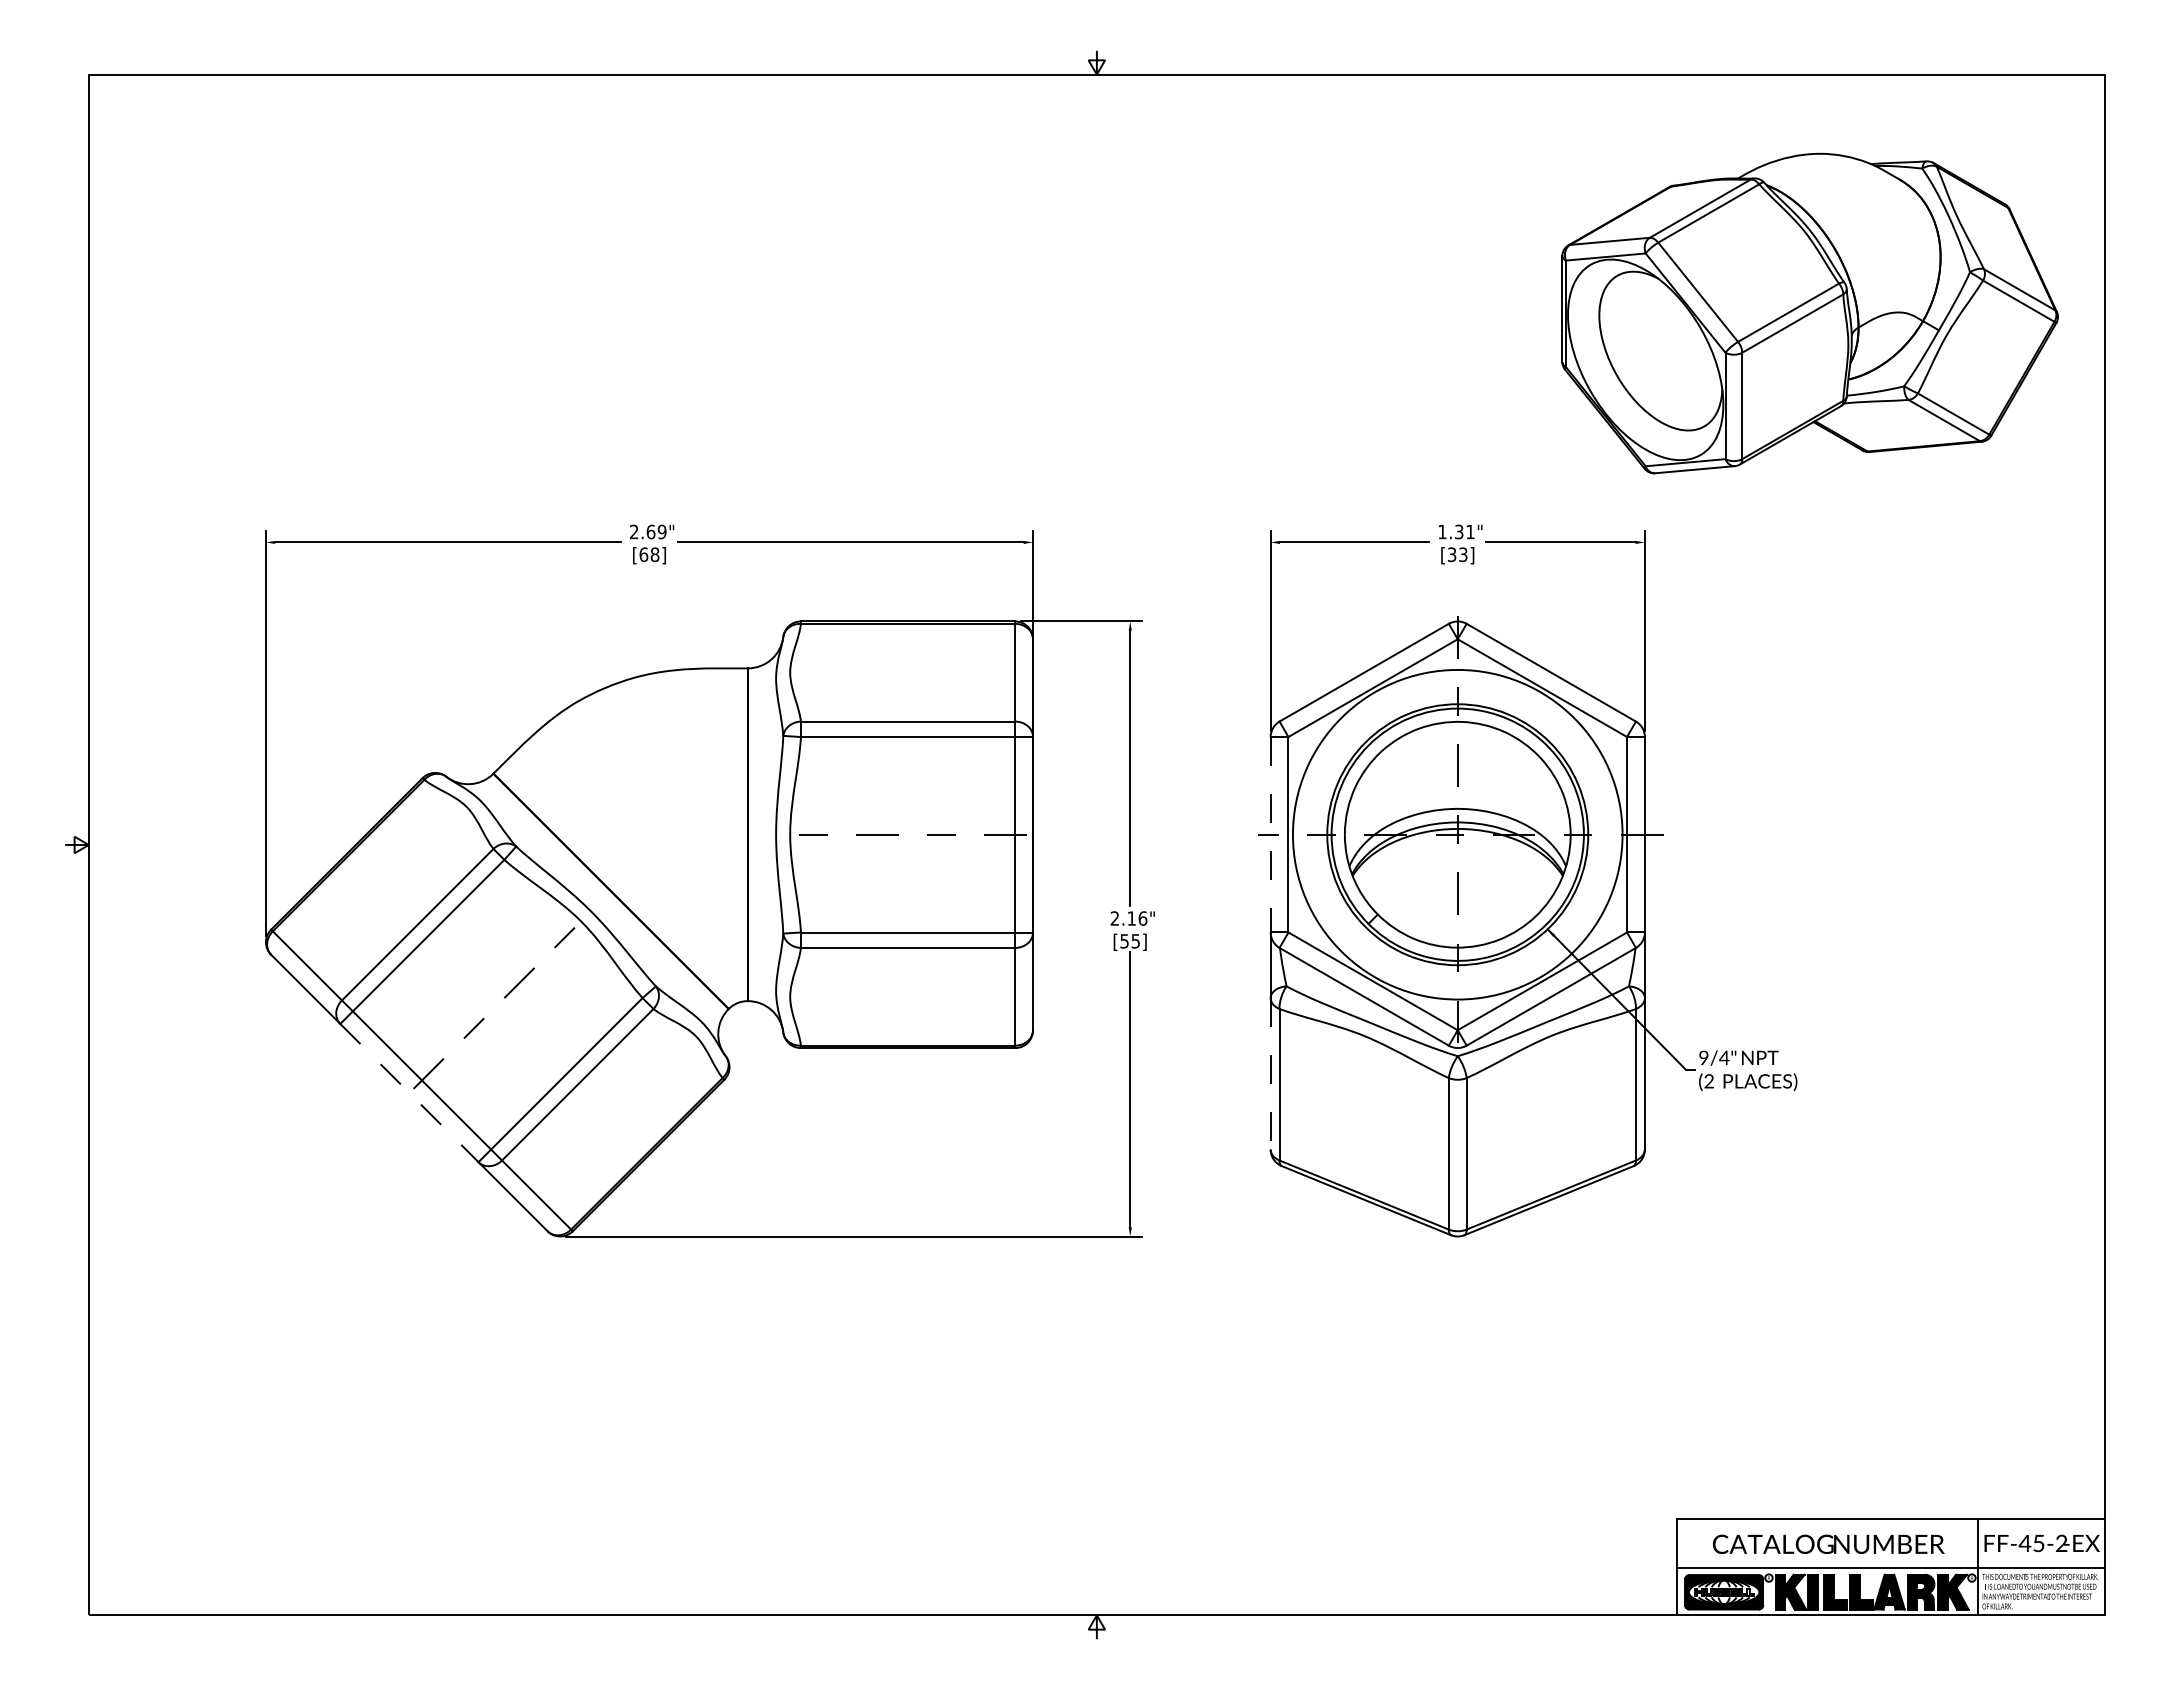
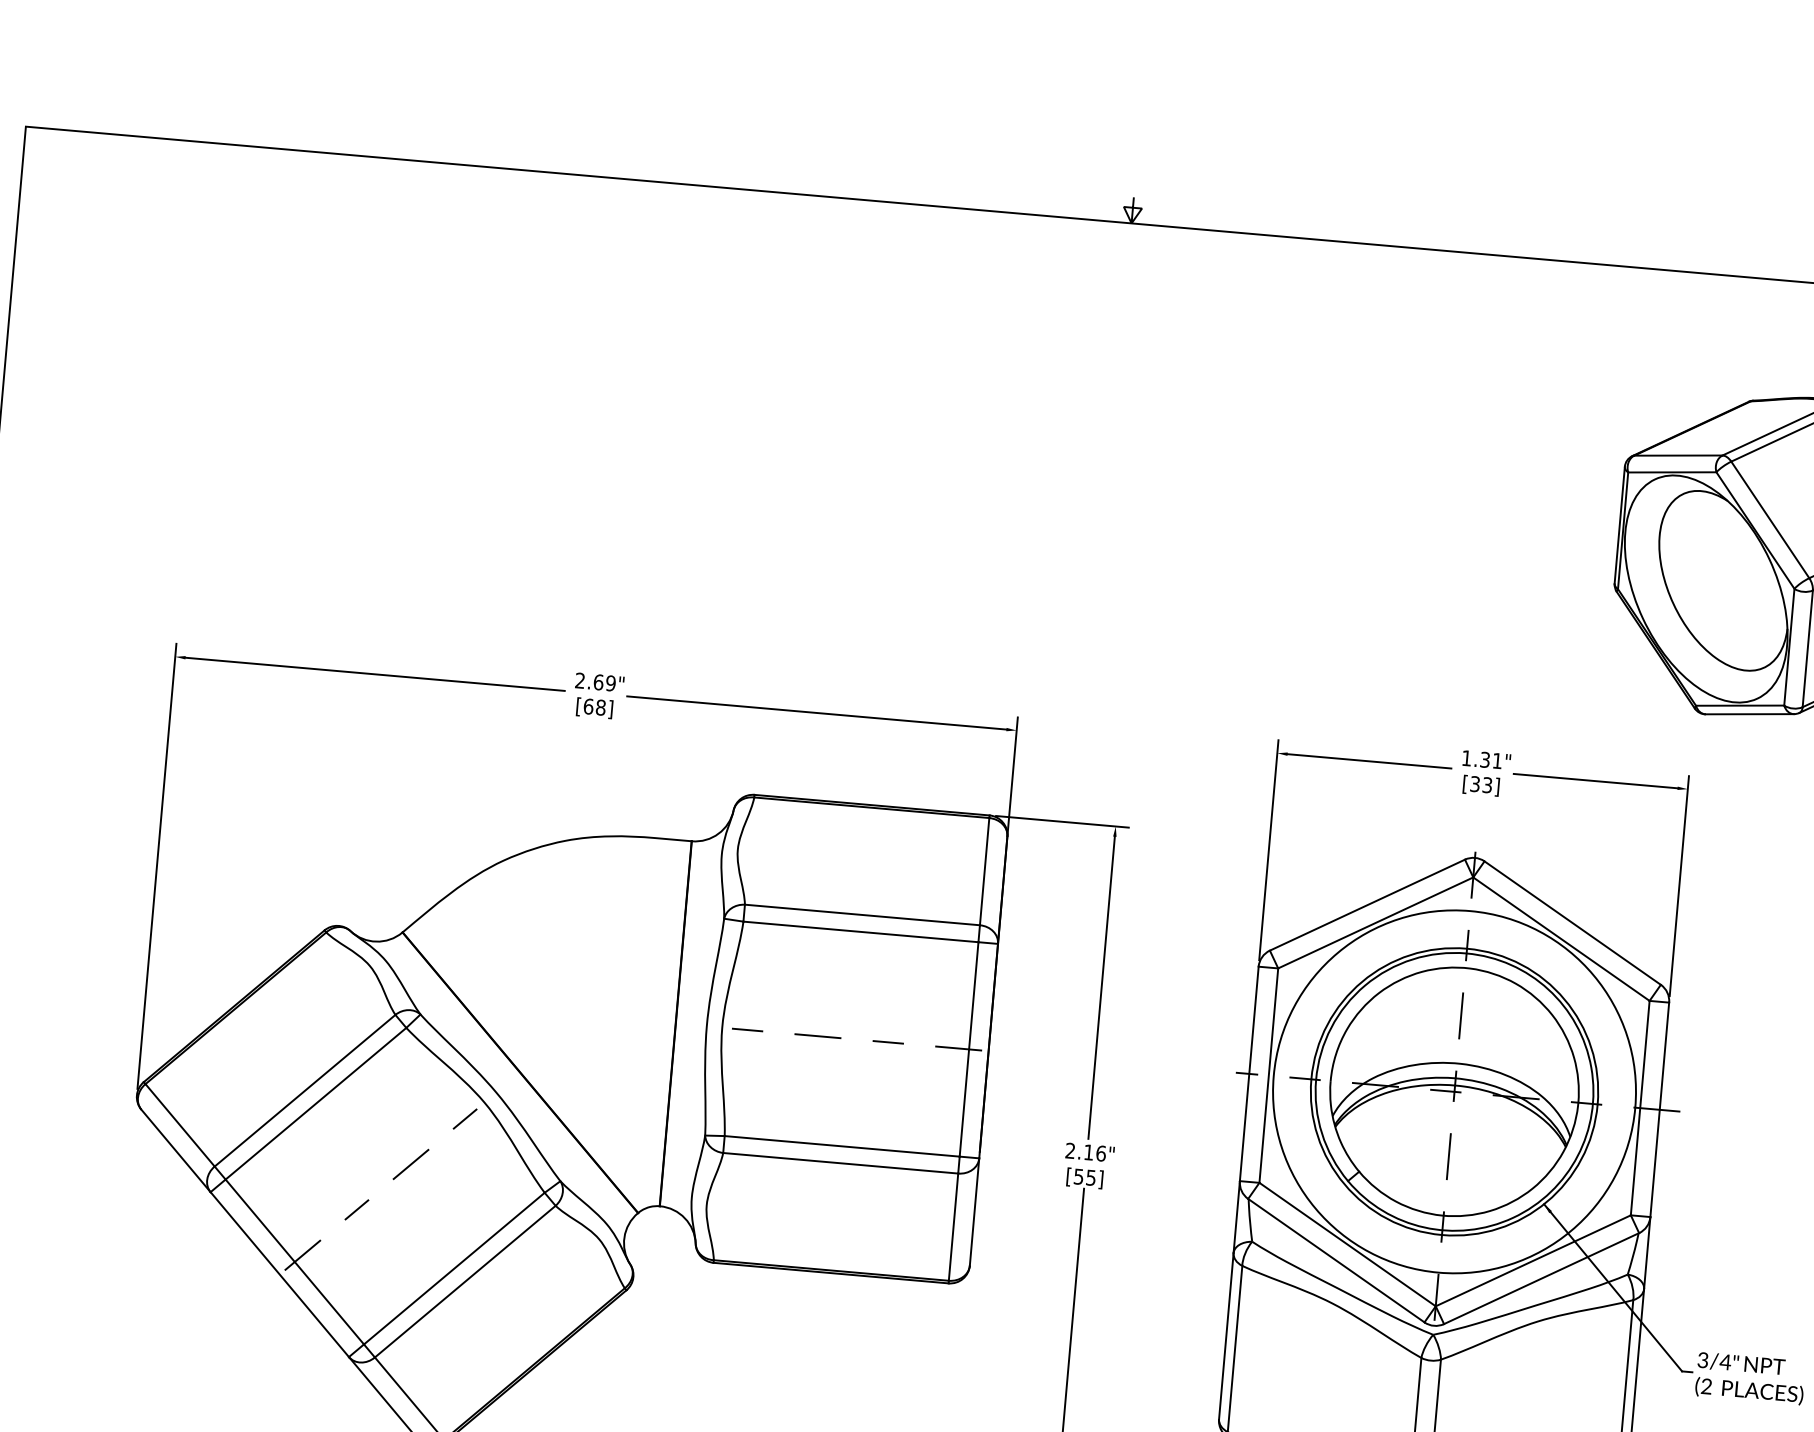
line: (1270, 834) -> (1249, 1073), dashed -> solid
text: (1703, 1058) -> (1702, 1360), 9/4" -> 3/4"
line: (1270, 1073) -> (1226, 1335), dashed -> solid
line: (409, 1093) -> (279, 1275), dashed -> solid

